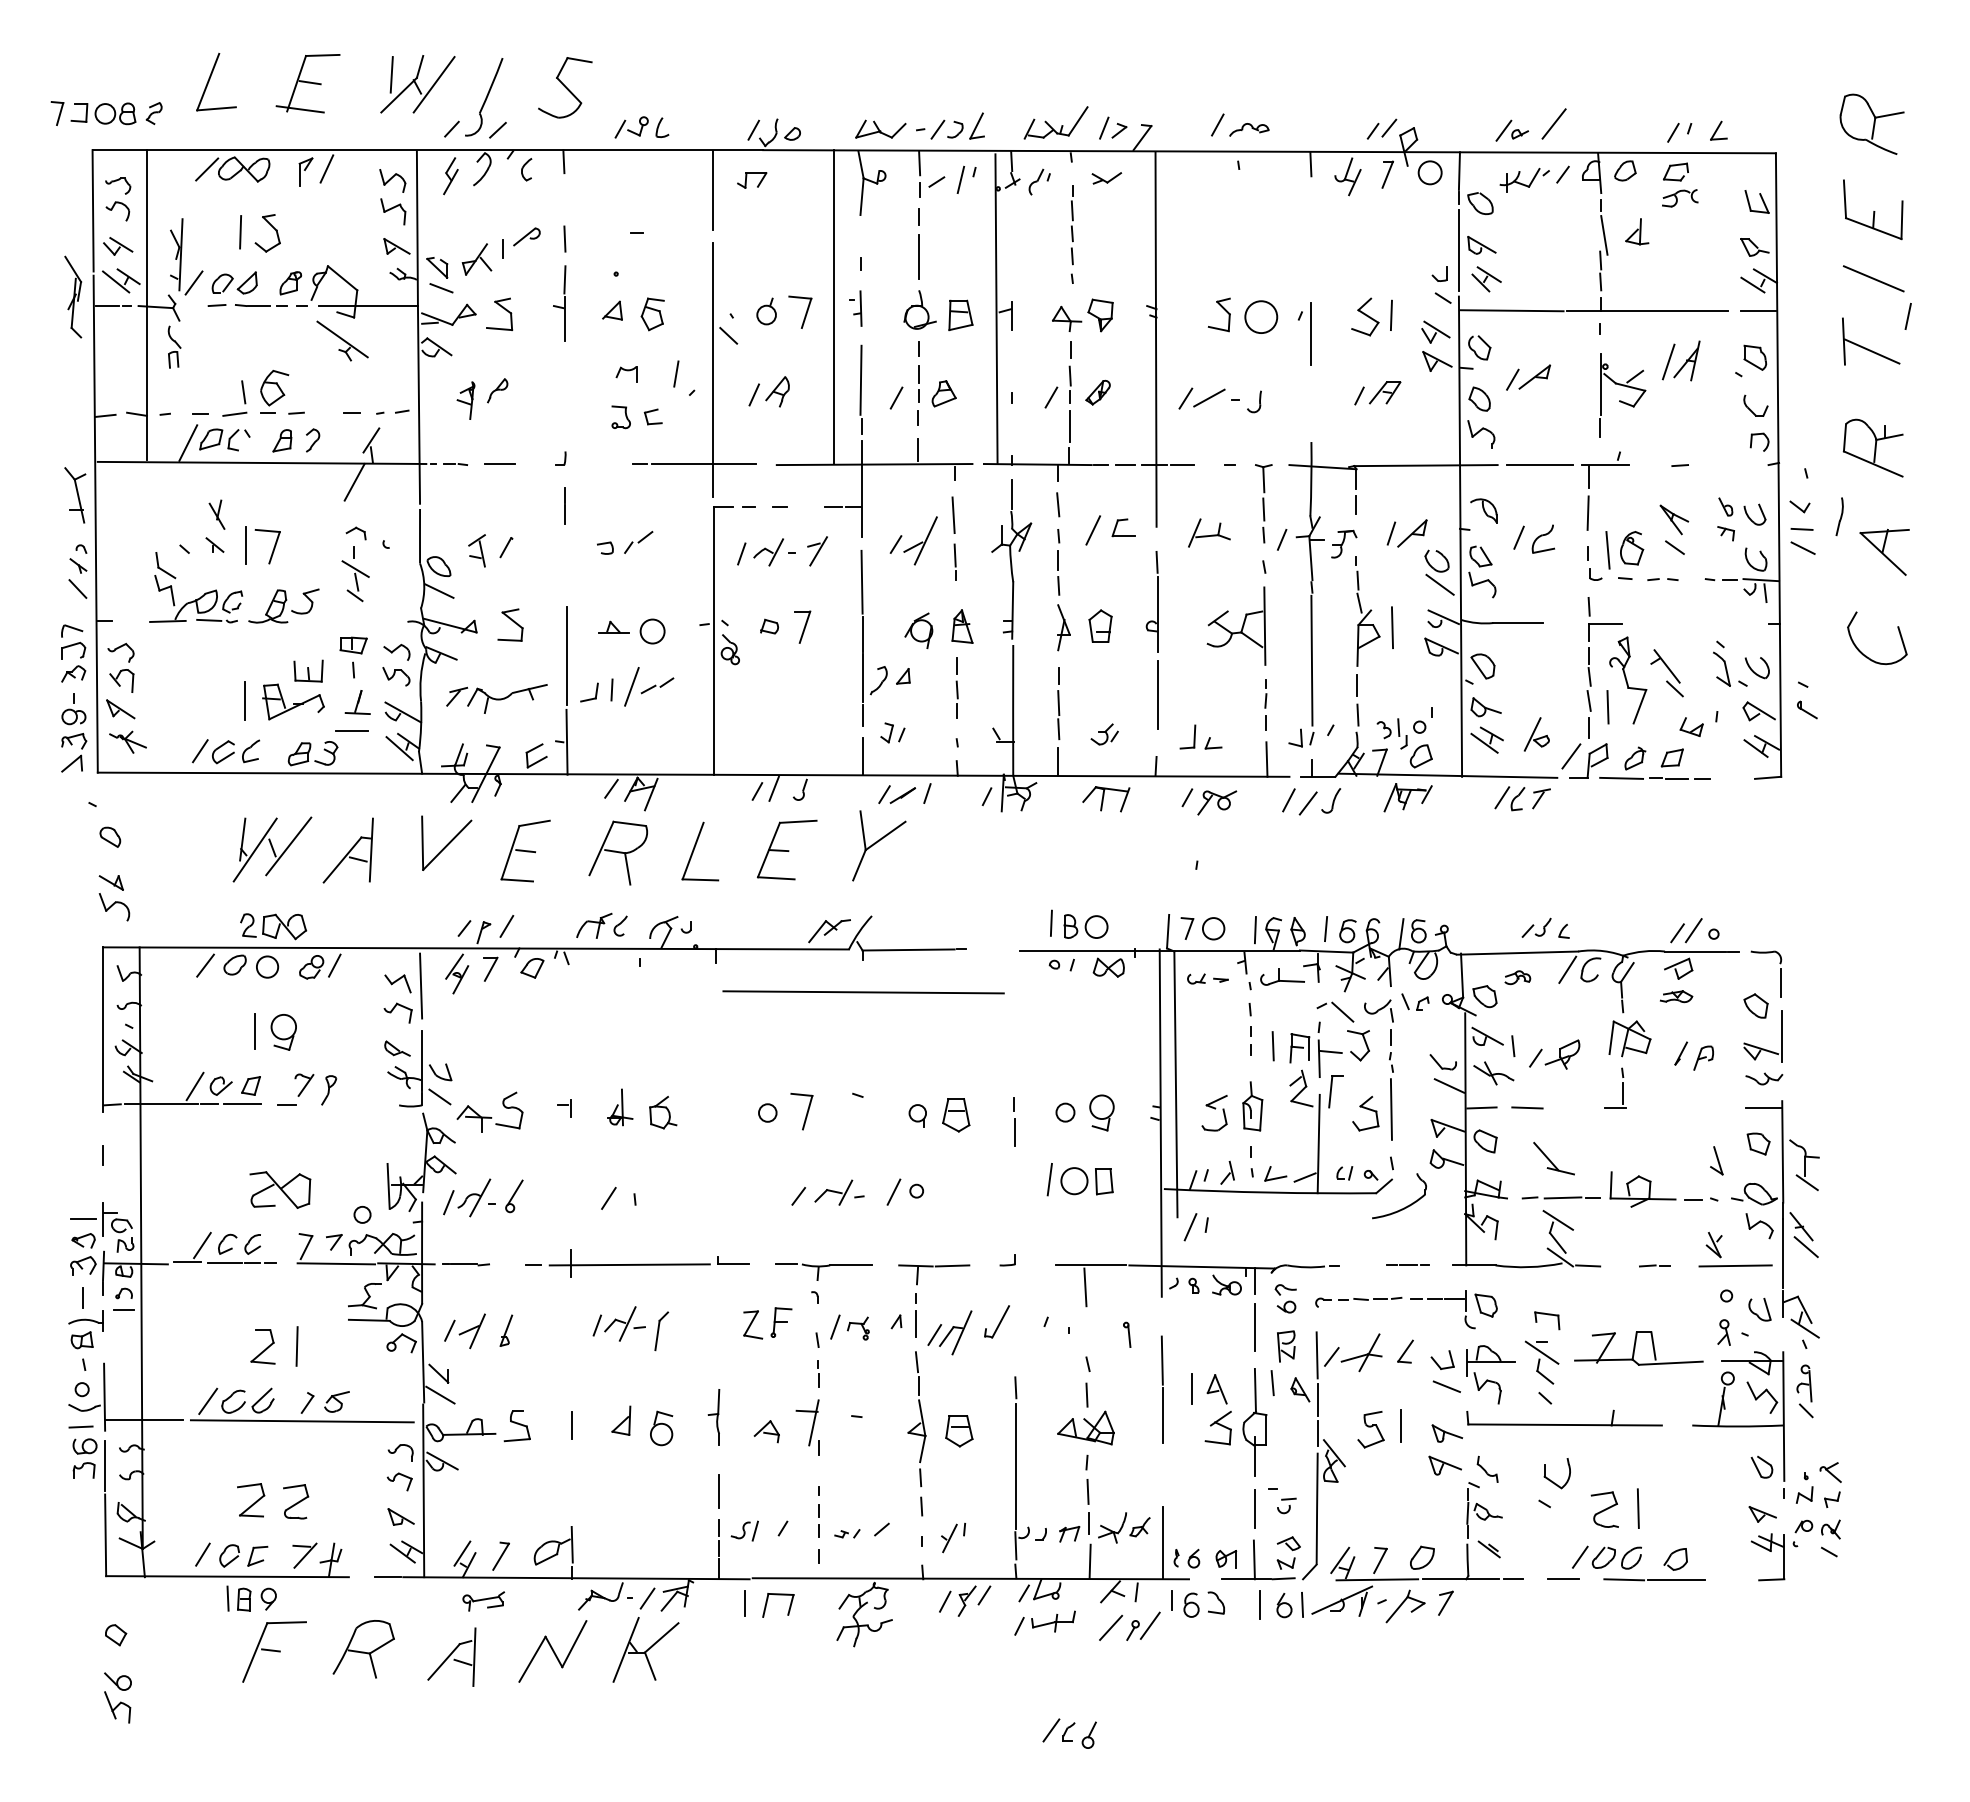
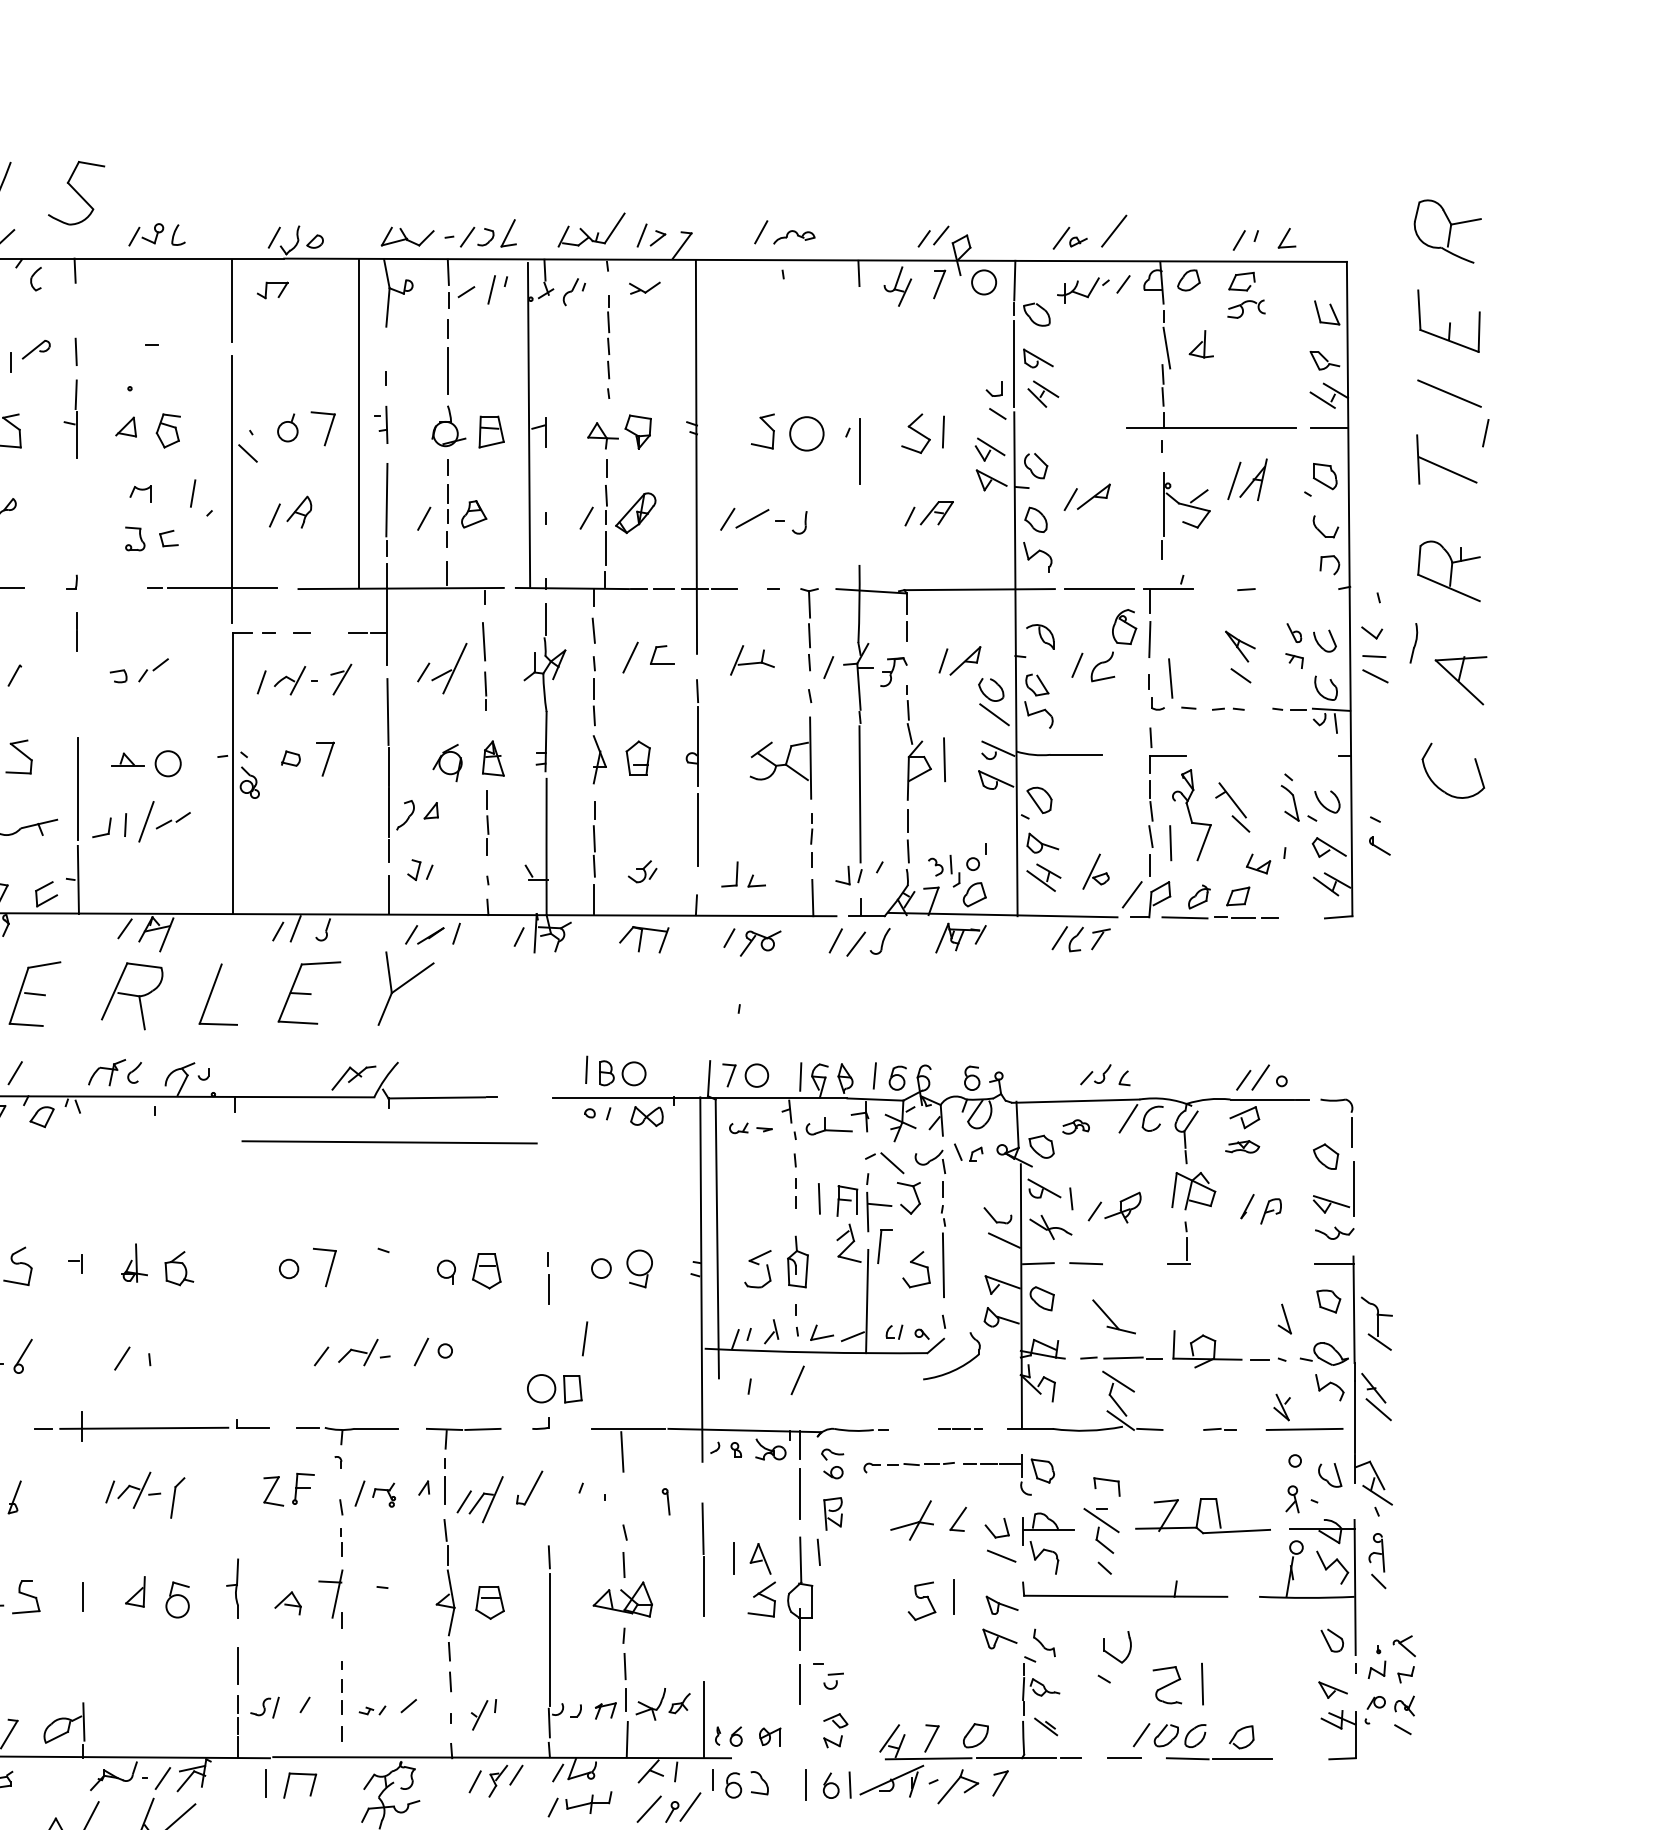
line: (1511, 310) -> (1069, 426), removed
part: (1097, 392) -> (635, 512), size x1.6
part: (1632, 548) -> (1125, 627), moved
line: (1401, 934) -> (954, 1081), removed
part: (1086, 1181) -> (554, 1389), moved
line: (1190, 1227) -> (797, 1380), moved
part: (1316, 1455) -> (864, 1628), removed

